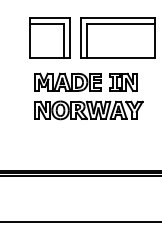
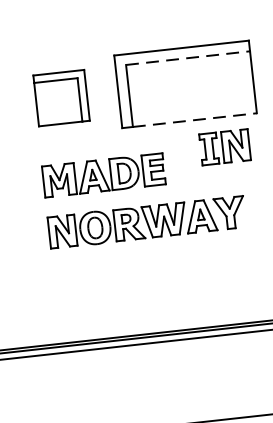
line: (121, 23) -> (188, 57), solid -> dashed
part: (49, 37) -> (60, 97), size x0.7
line: (121, 57) -> (195, 119), solid -> dashed
part: (123, 81) -> (224, 145), moved

